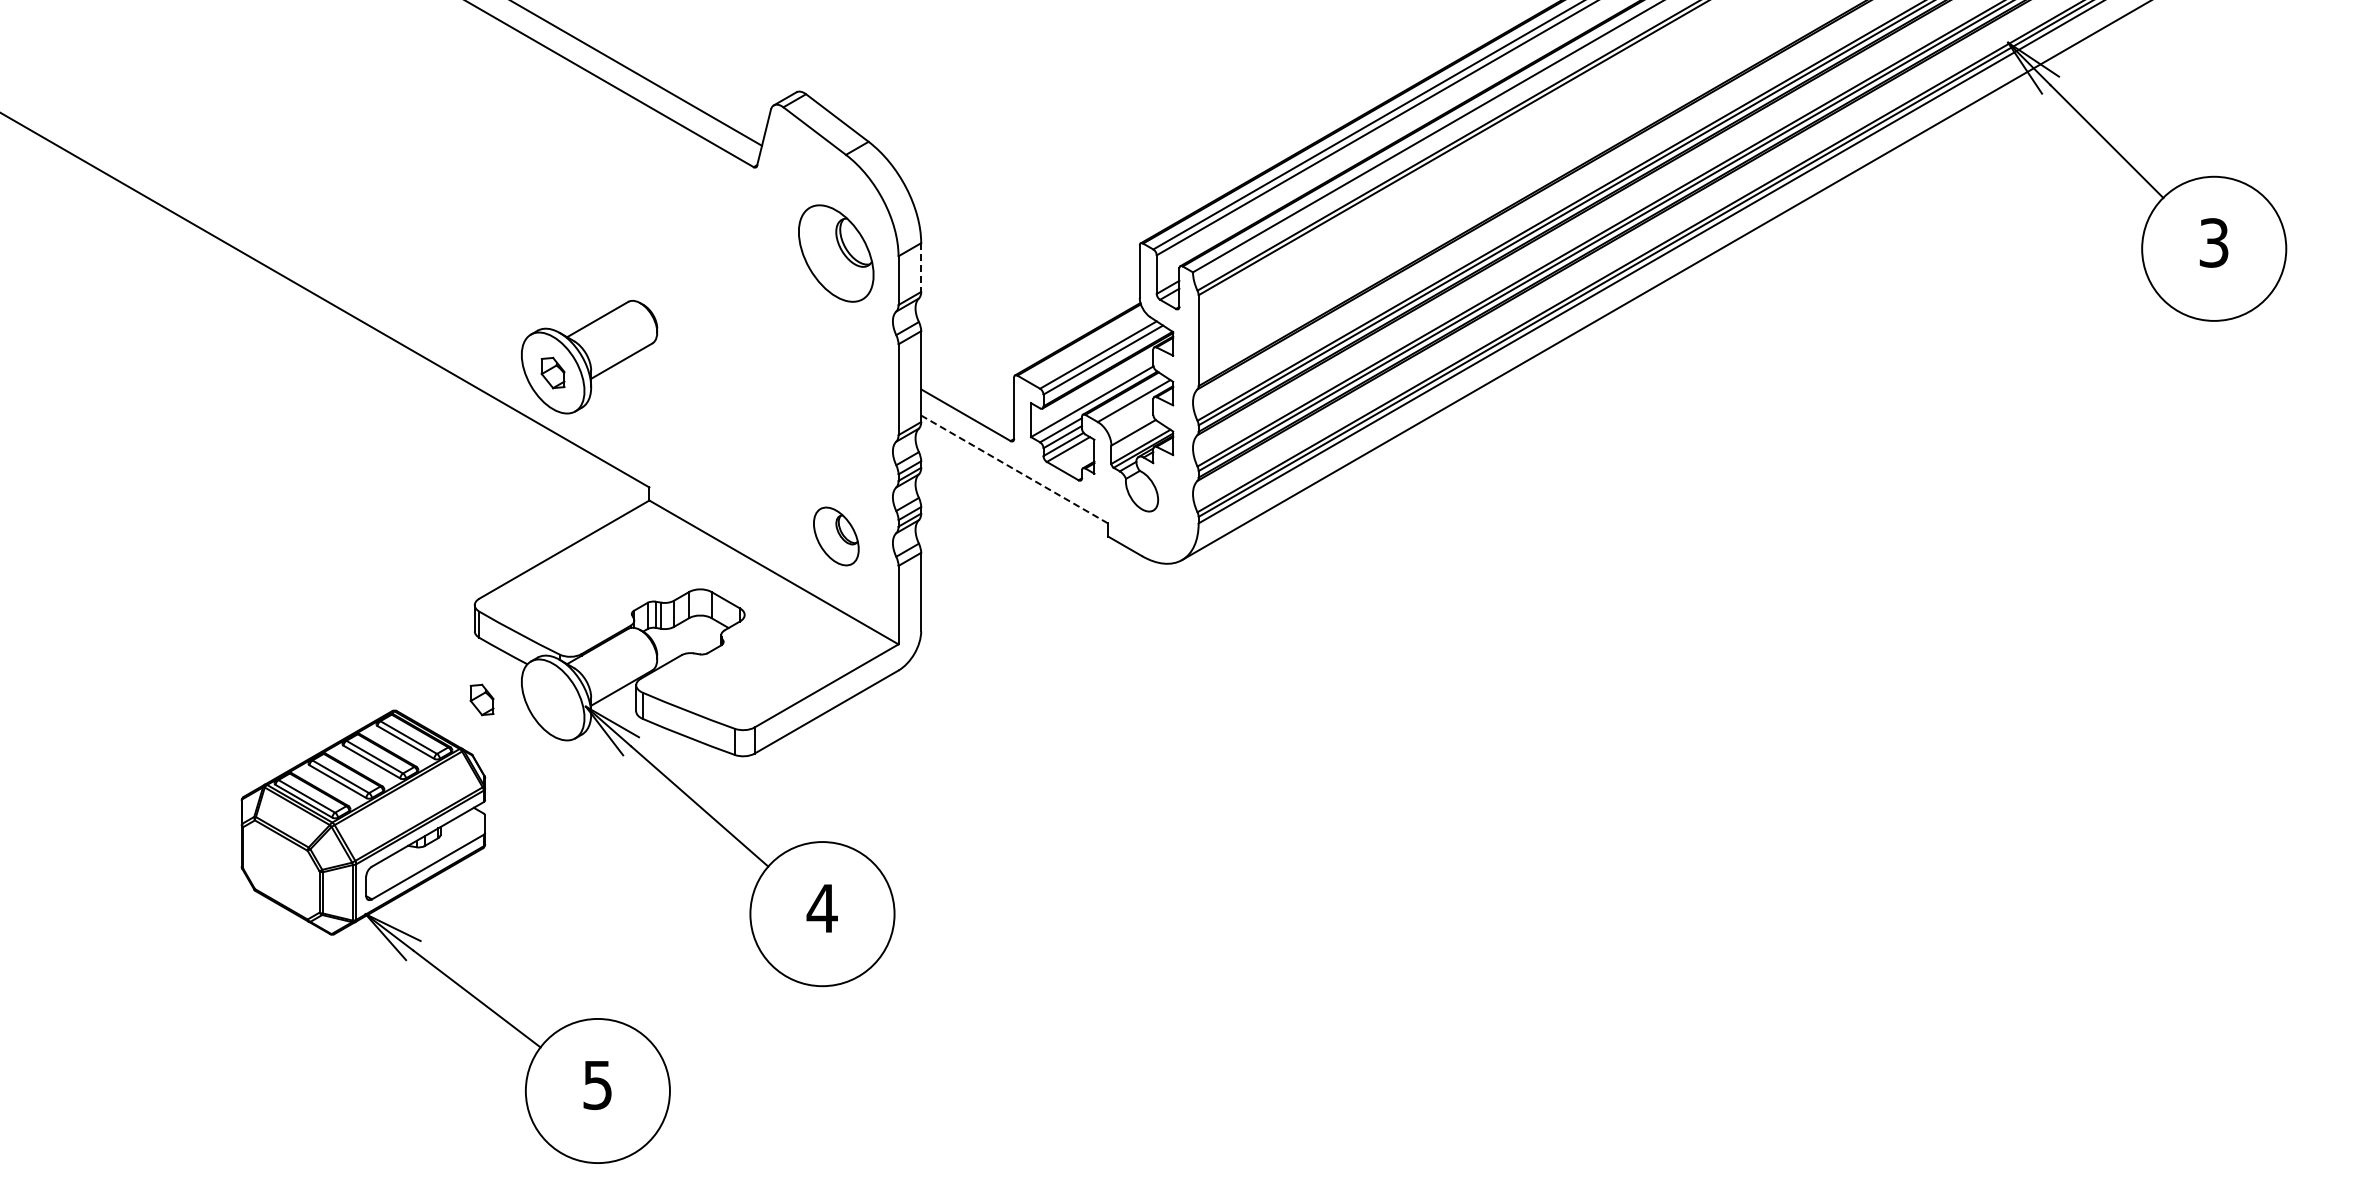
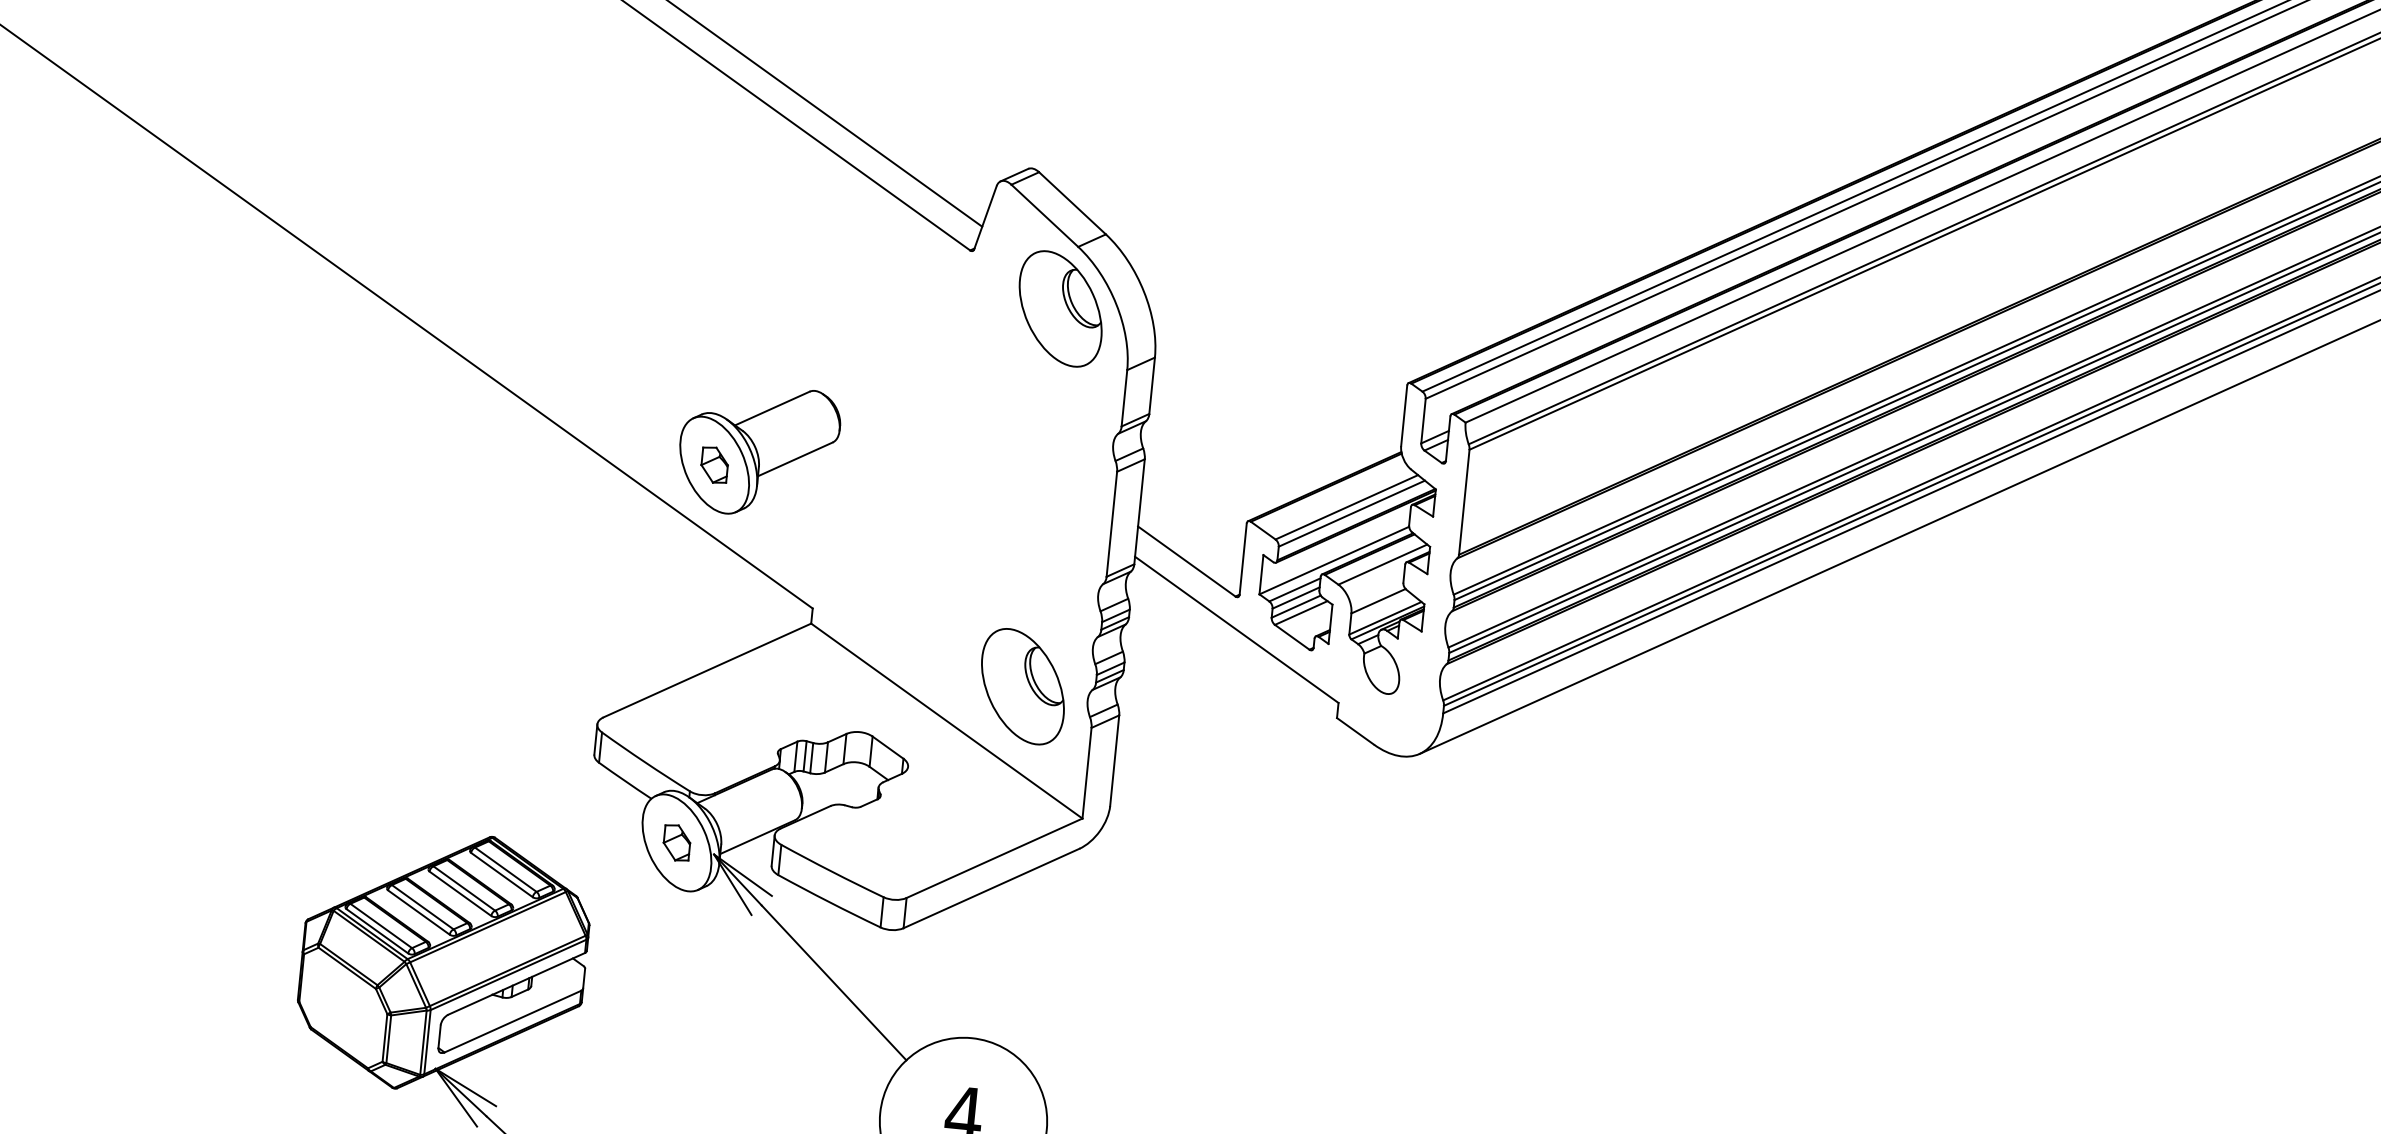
part: (836, 253) -> (1060, 308), moved
line: (921, 268) -> (1152, 386), dashed -> solid
line: (1014, 469) -> (1236, 629), dashed -> solid
part: (836, 536) -> (1023, 686), size x1.67
part: (481, 699) -> (676, 842), moved

